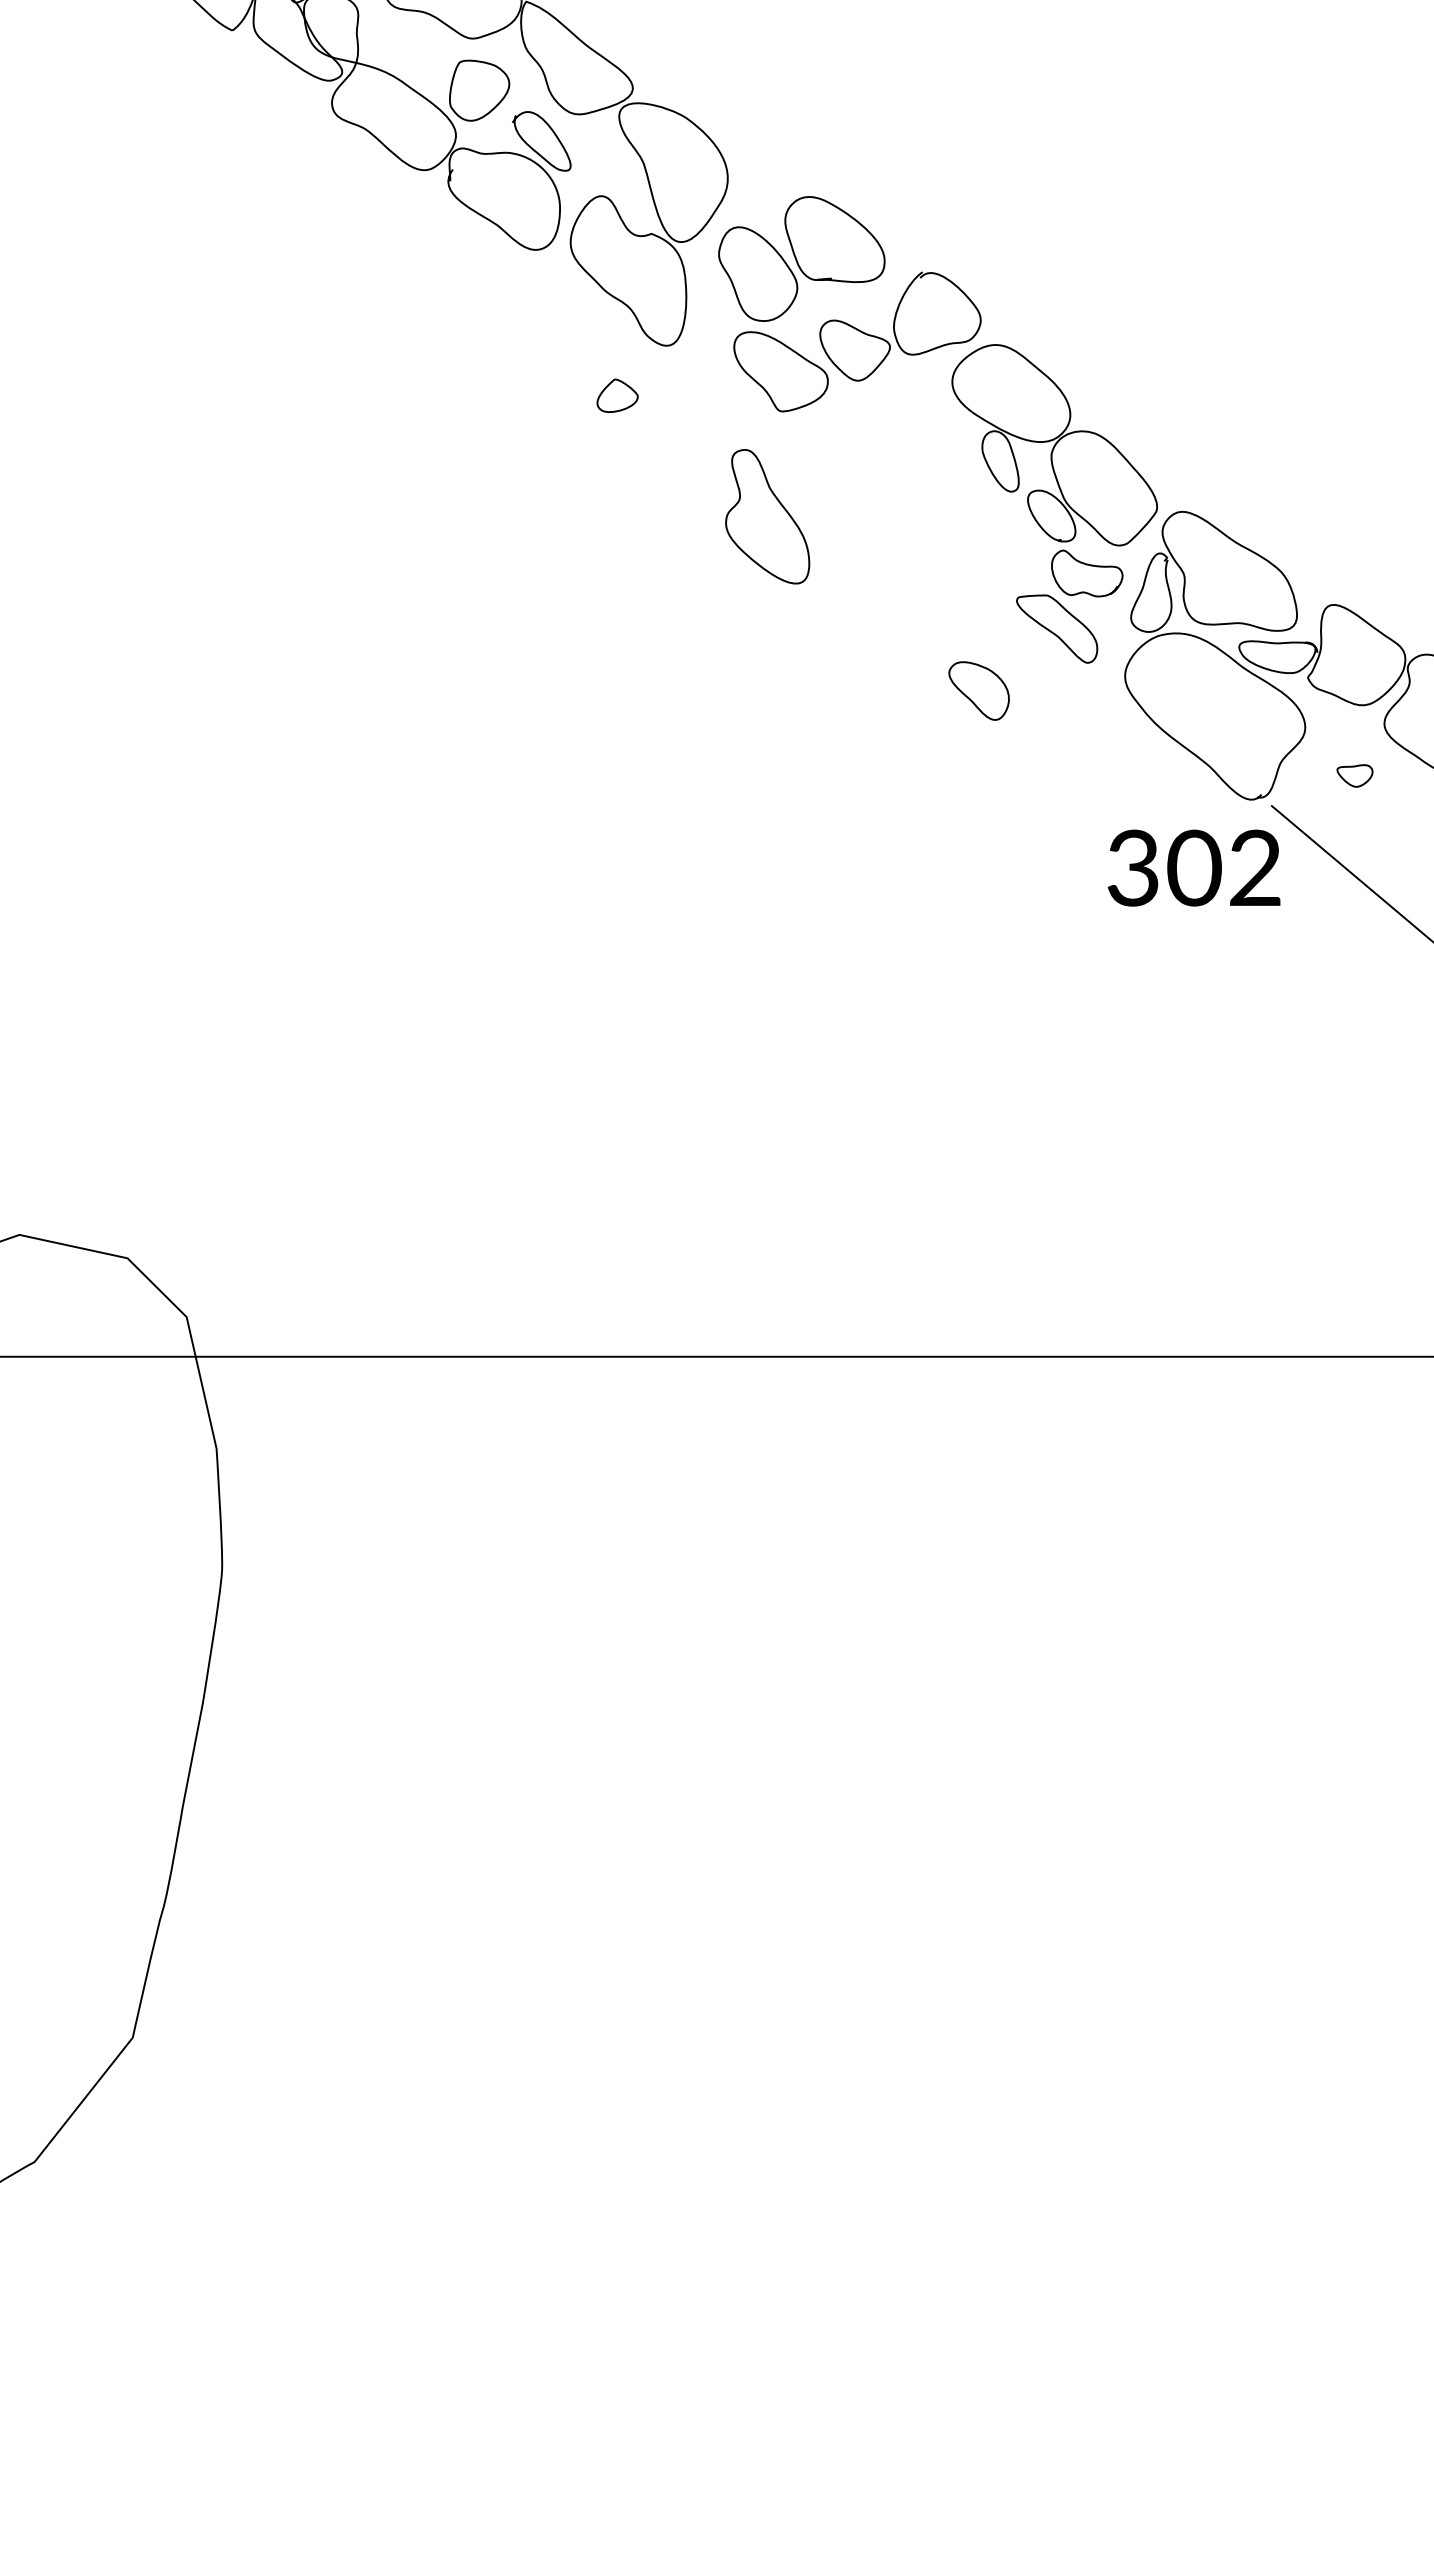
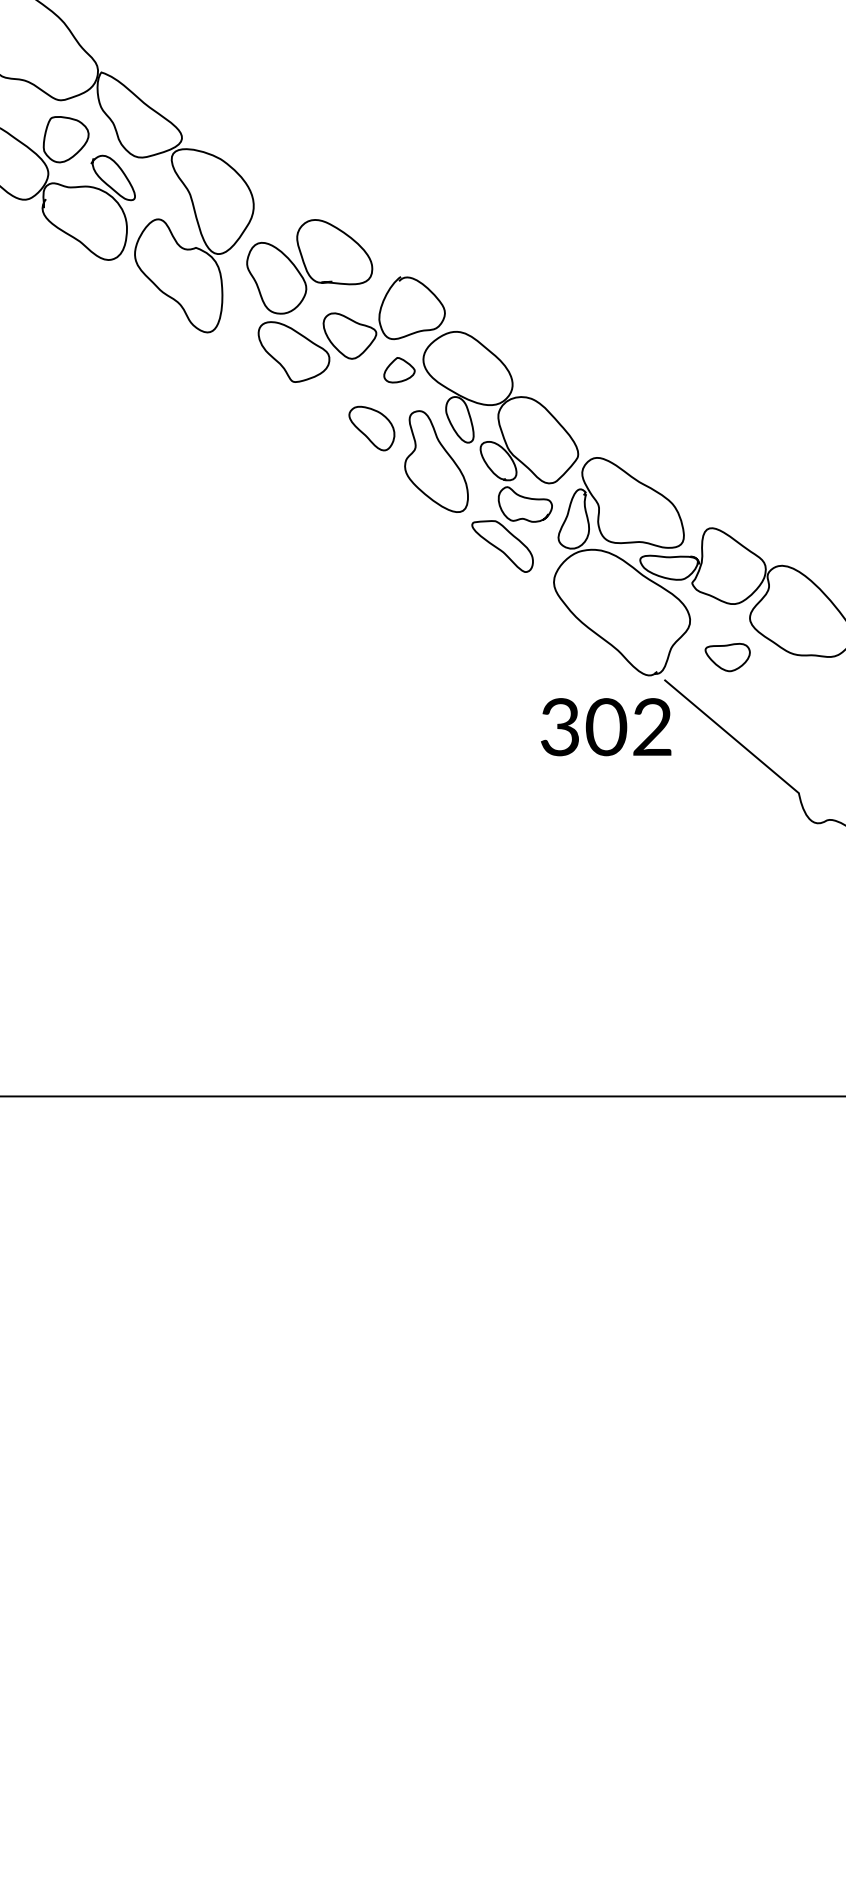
part: (617, 395) -> (399, 369), moved
part: (767, 516) -> (436, 461), moved
part: (978, 690) -> (371, 428), moved
part: (1354, 775) -> (727, 657), size x1.67

